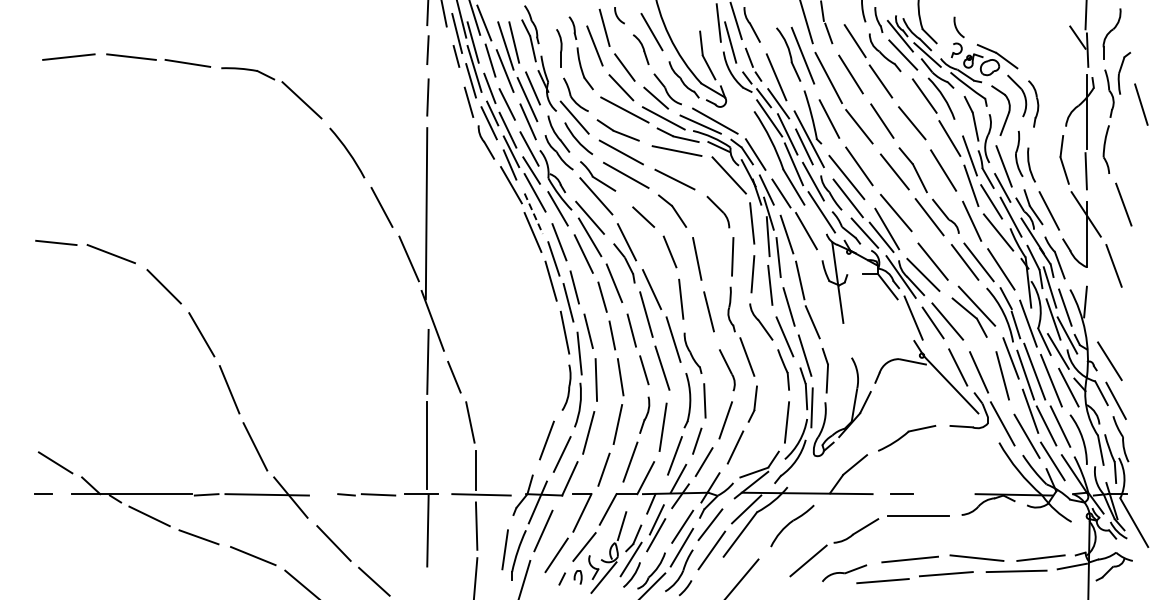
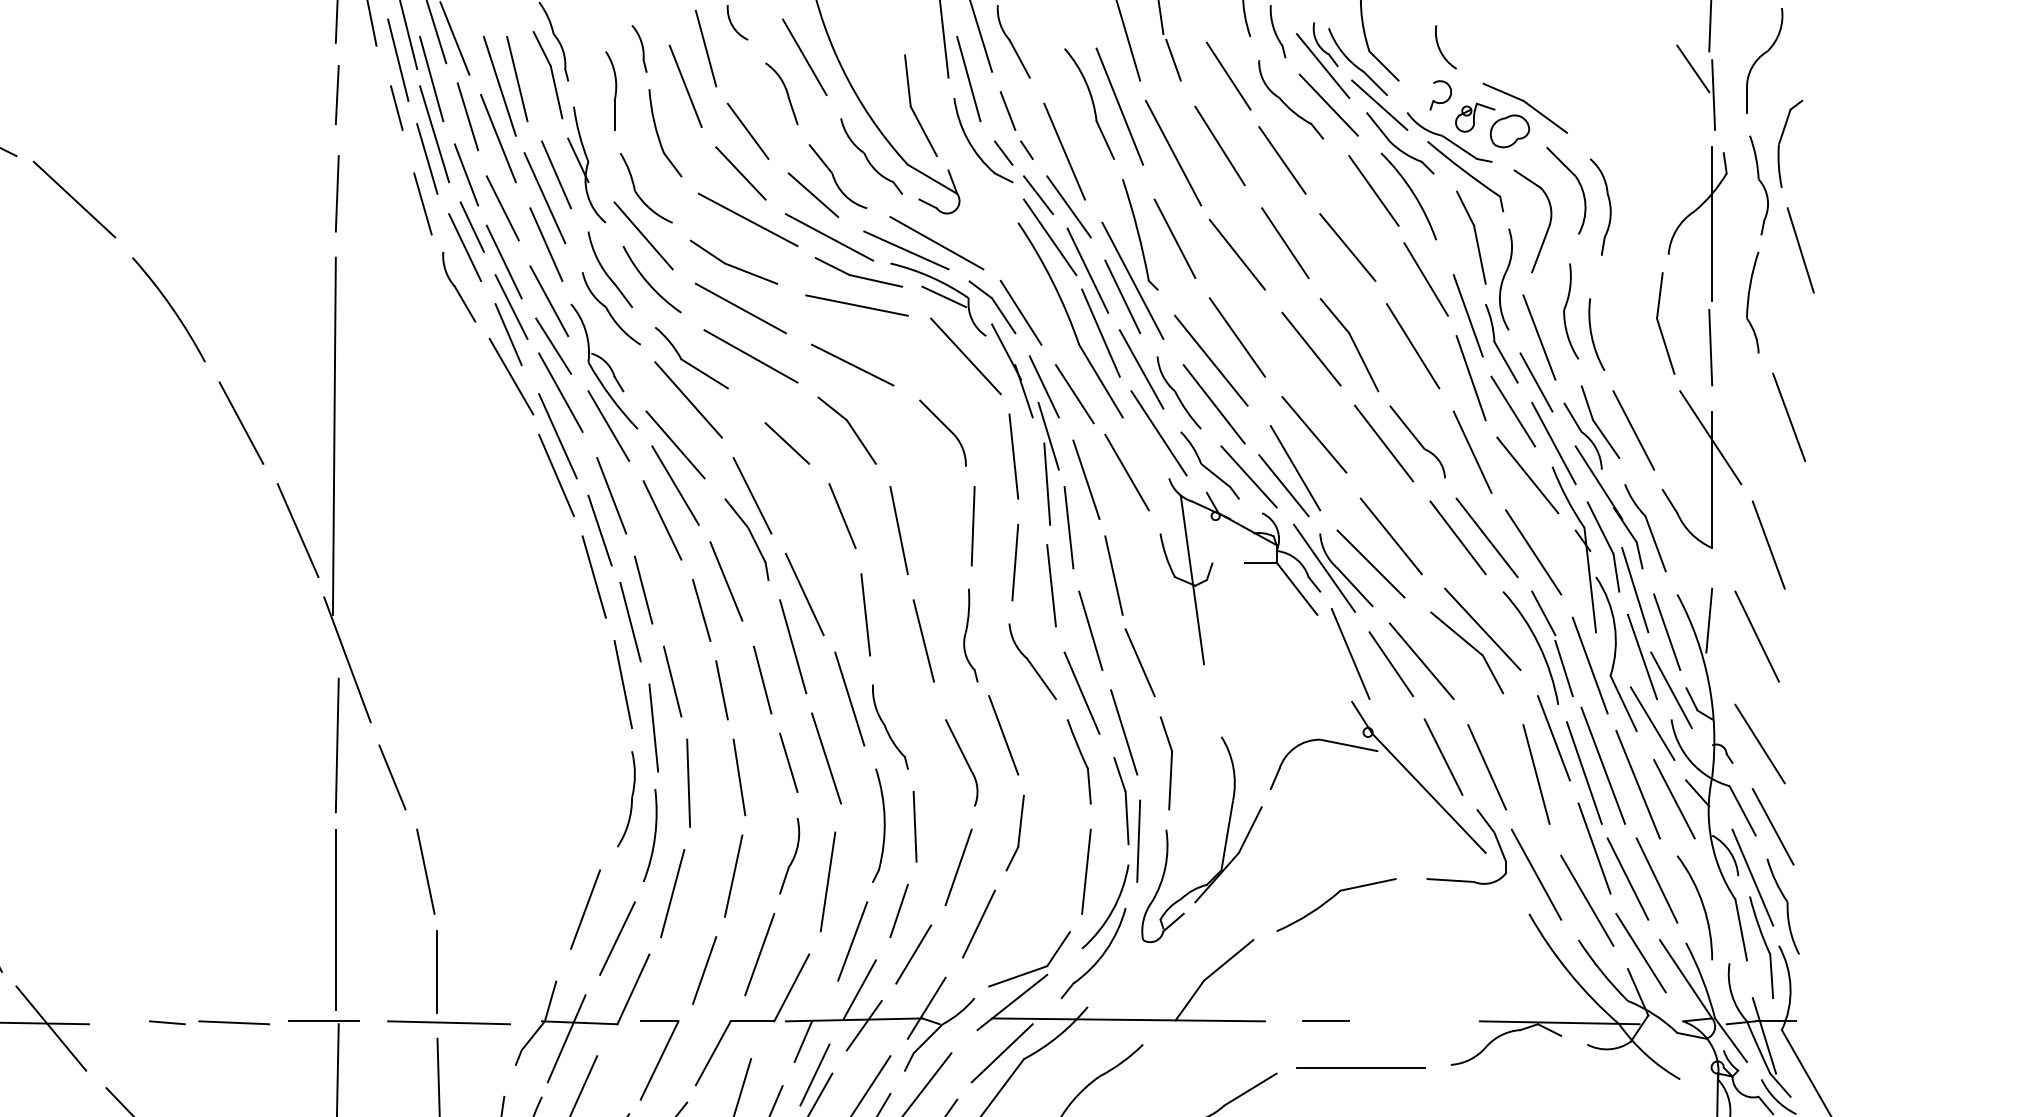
line: (1141, 104) -> (1801, 250), moved
line: (533, 214) -> (557, 437), dashed -> solid
line: (1108, 309) -> (1757, 636), added
line: (1106, 425) -> (1753, 878), added

